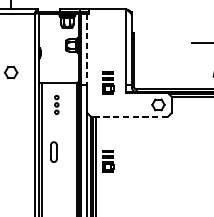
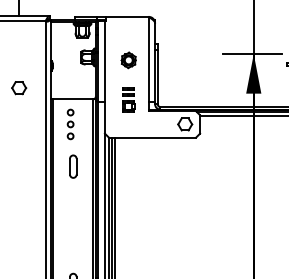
part: (108, 48) -> (128, 60), added
line: (86, 49) -> (104, 62), dashed -> solid
part: (56, 104) -> (70, 124), size x1.43
line: (129, 116) -> (152, 137), dashed -> solid
part: (54, 151) -> (73, 166), moved
part: (108, 160) -> (128, 187), removed

